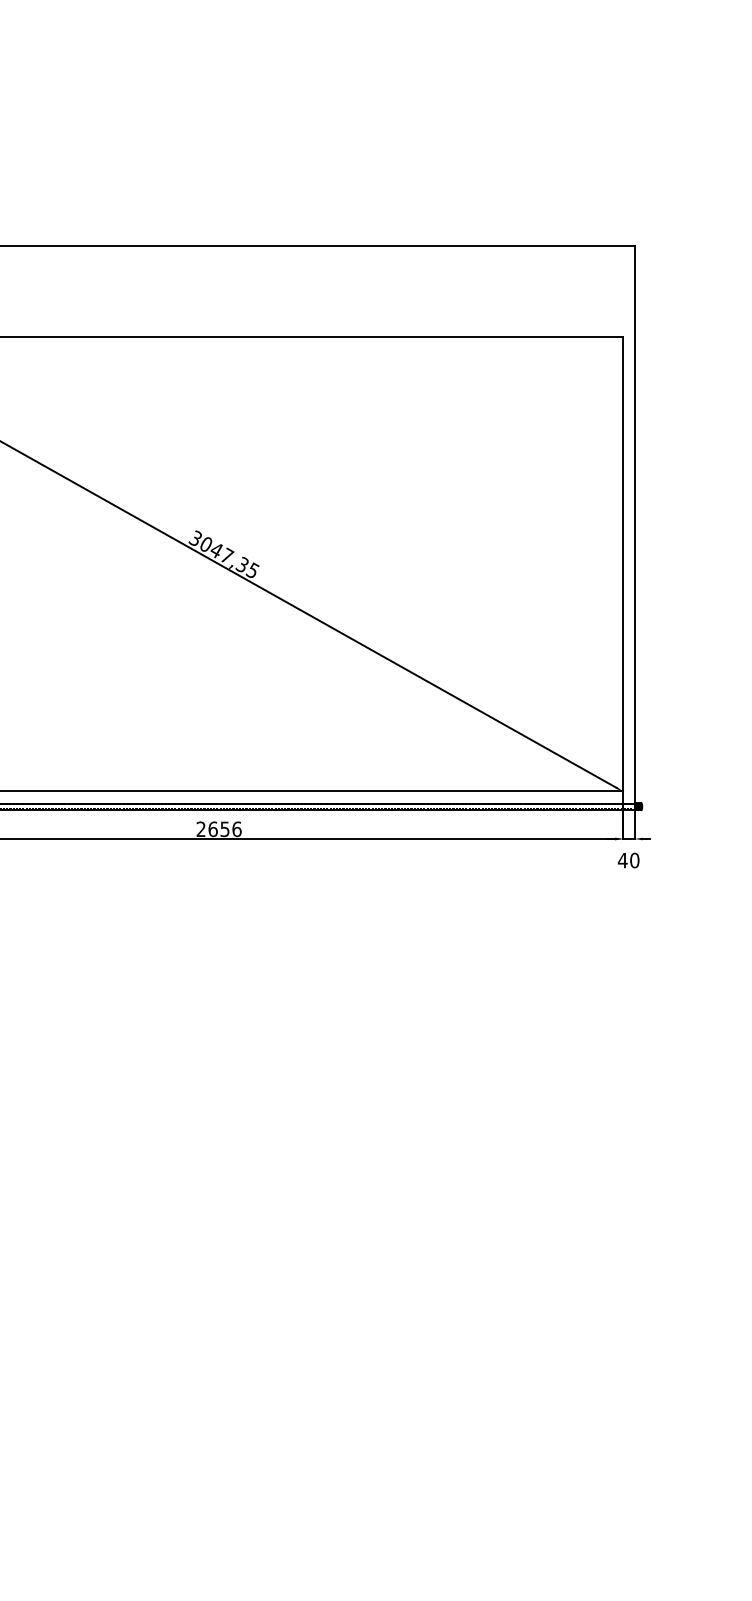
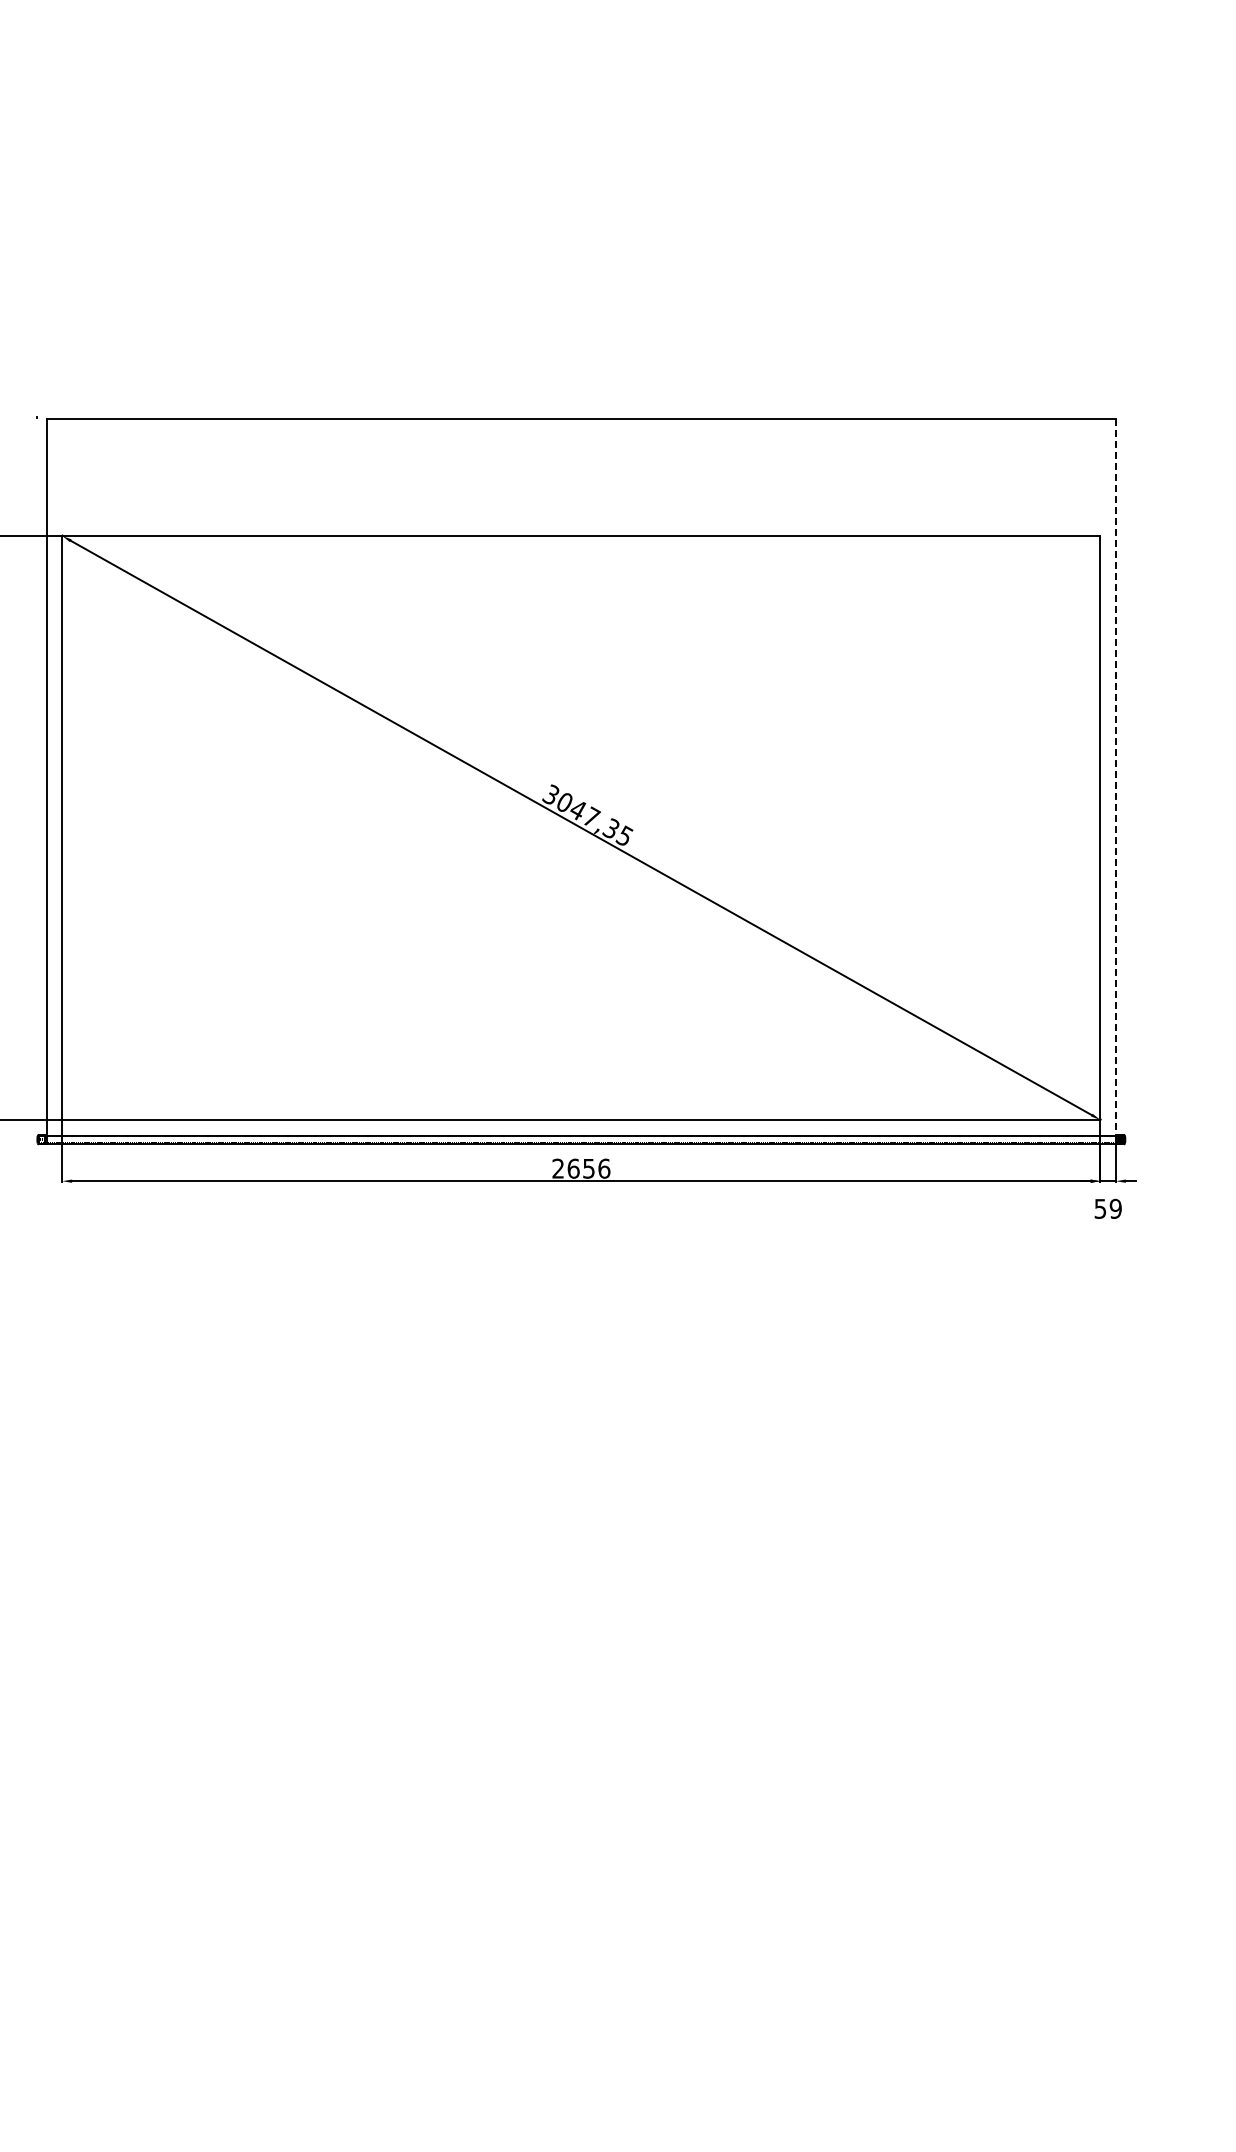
line: (635, 525) -> (1116, 777), solid -> dashed
text: (628, 860) -> (1107, 1208), 40 -> 59

